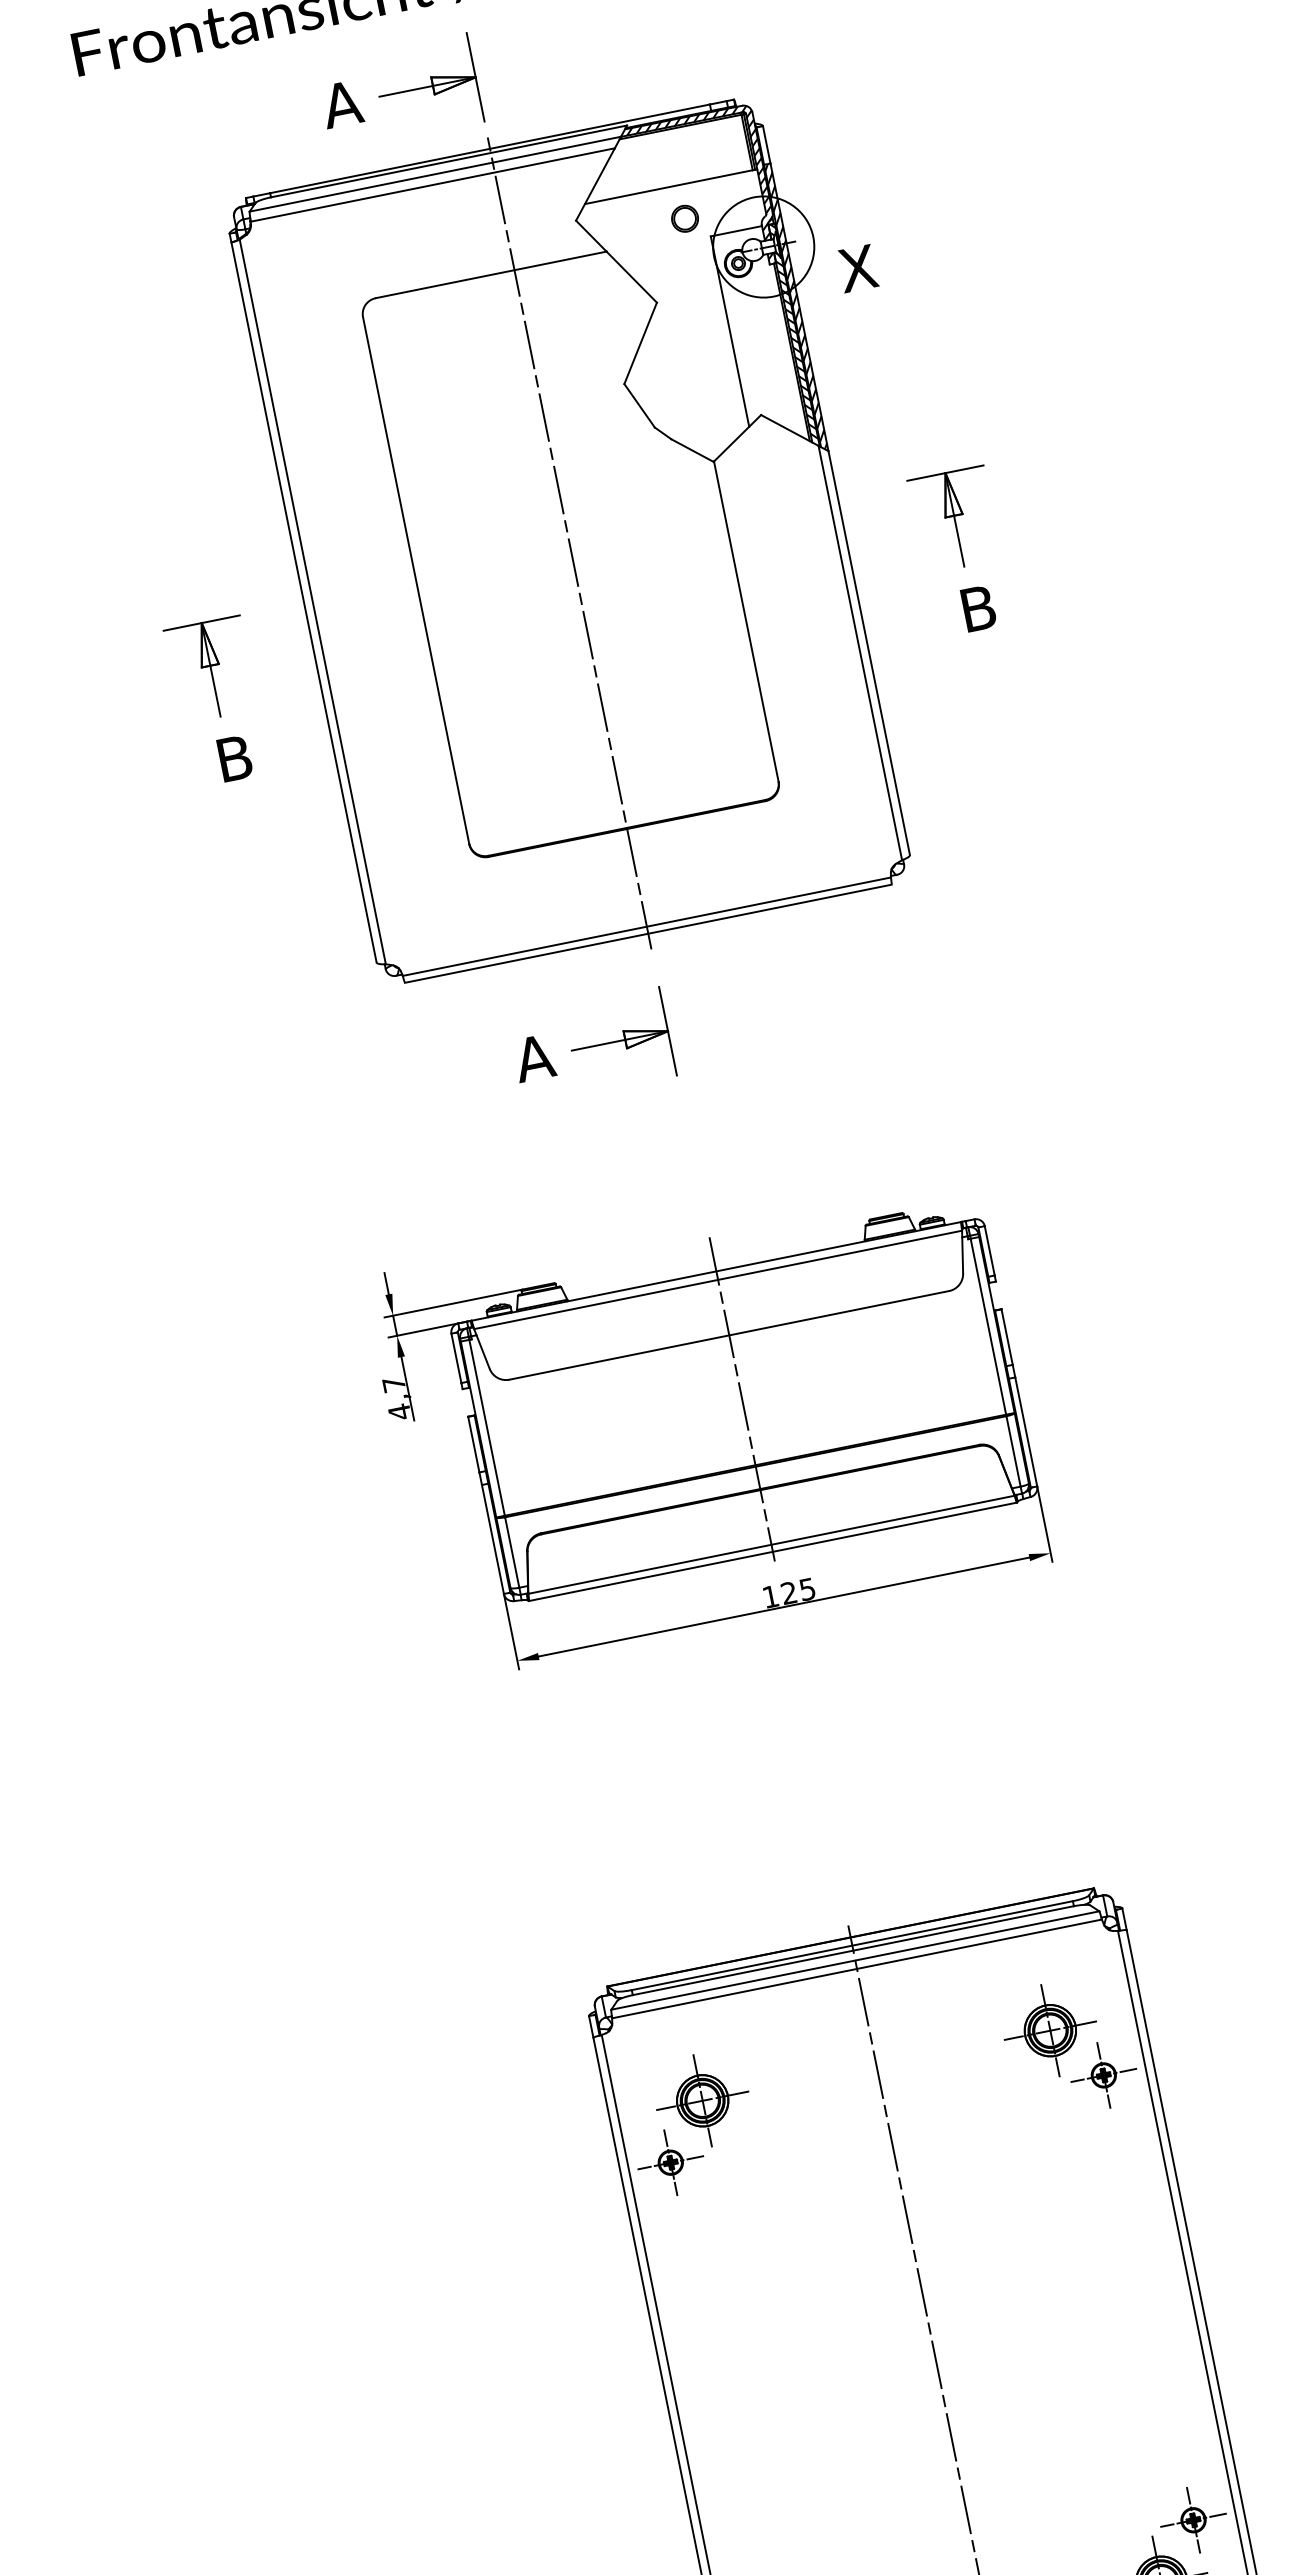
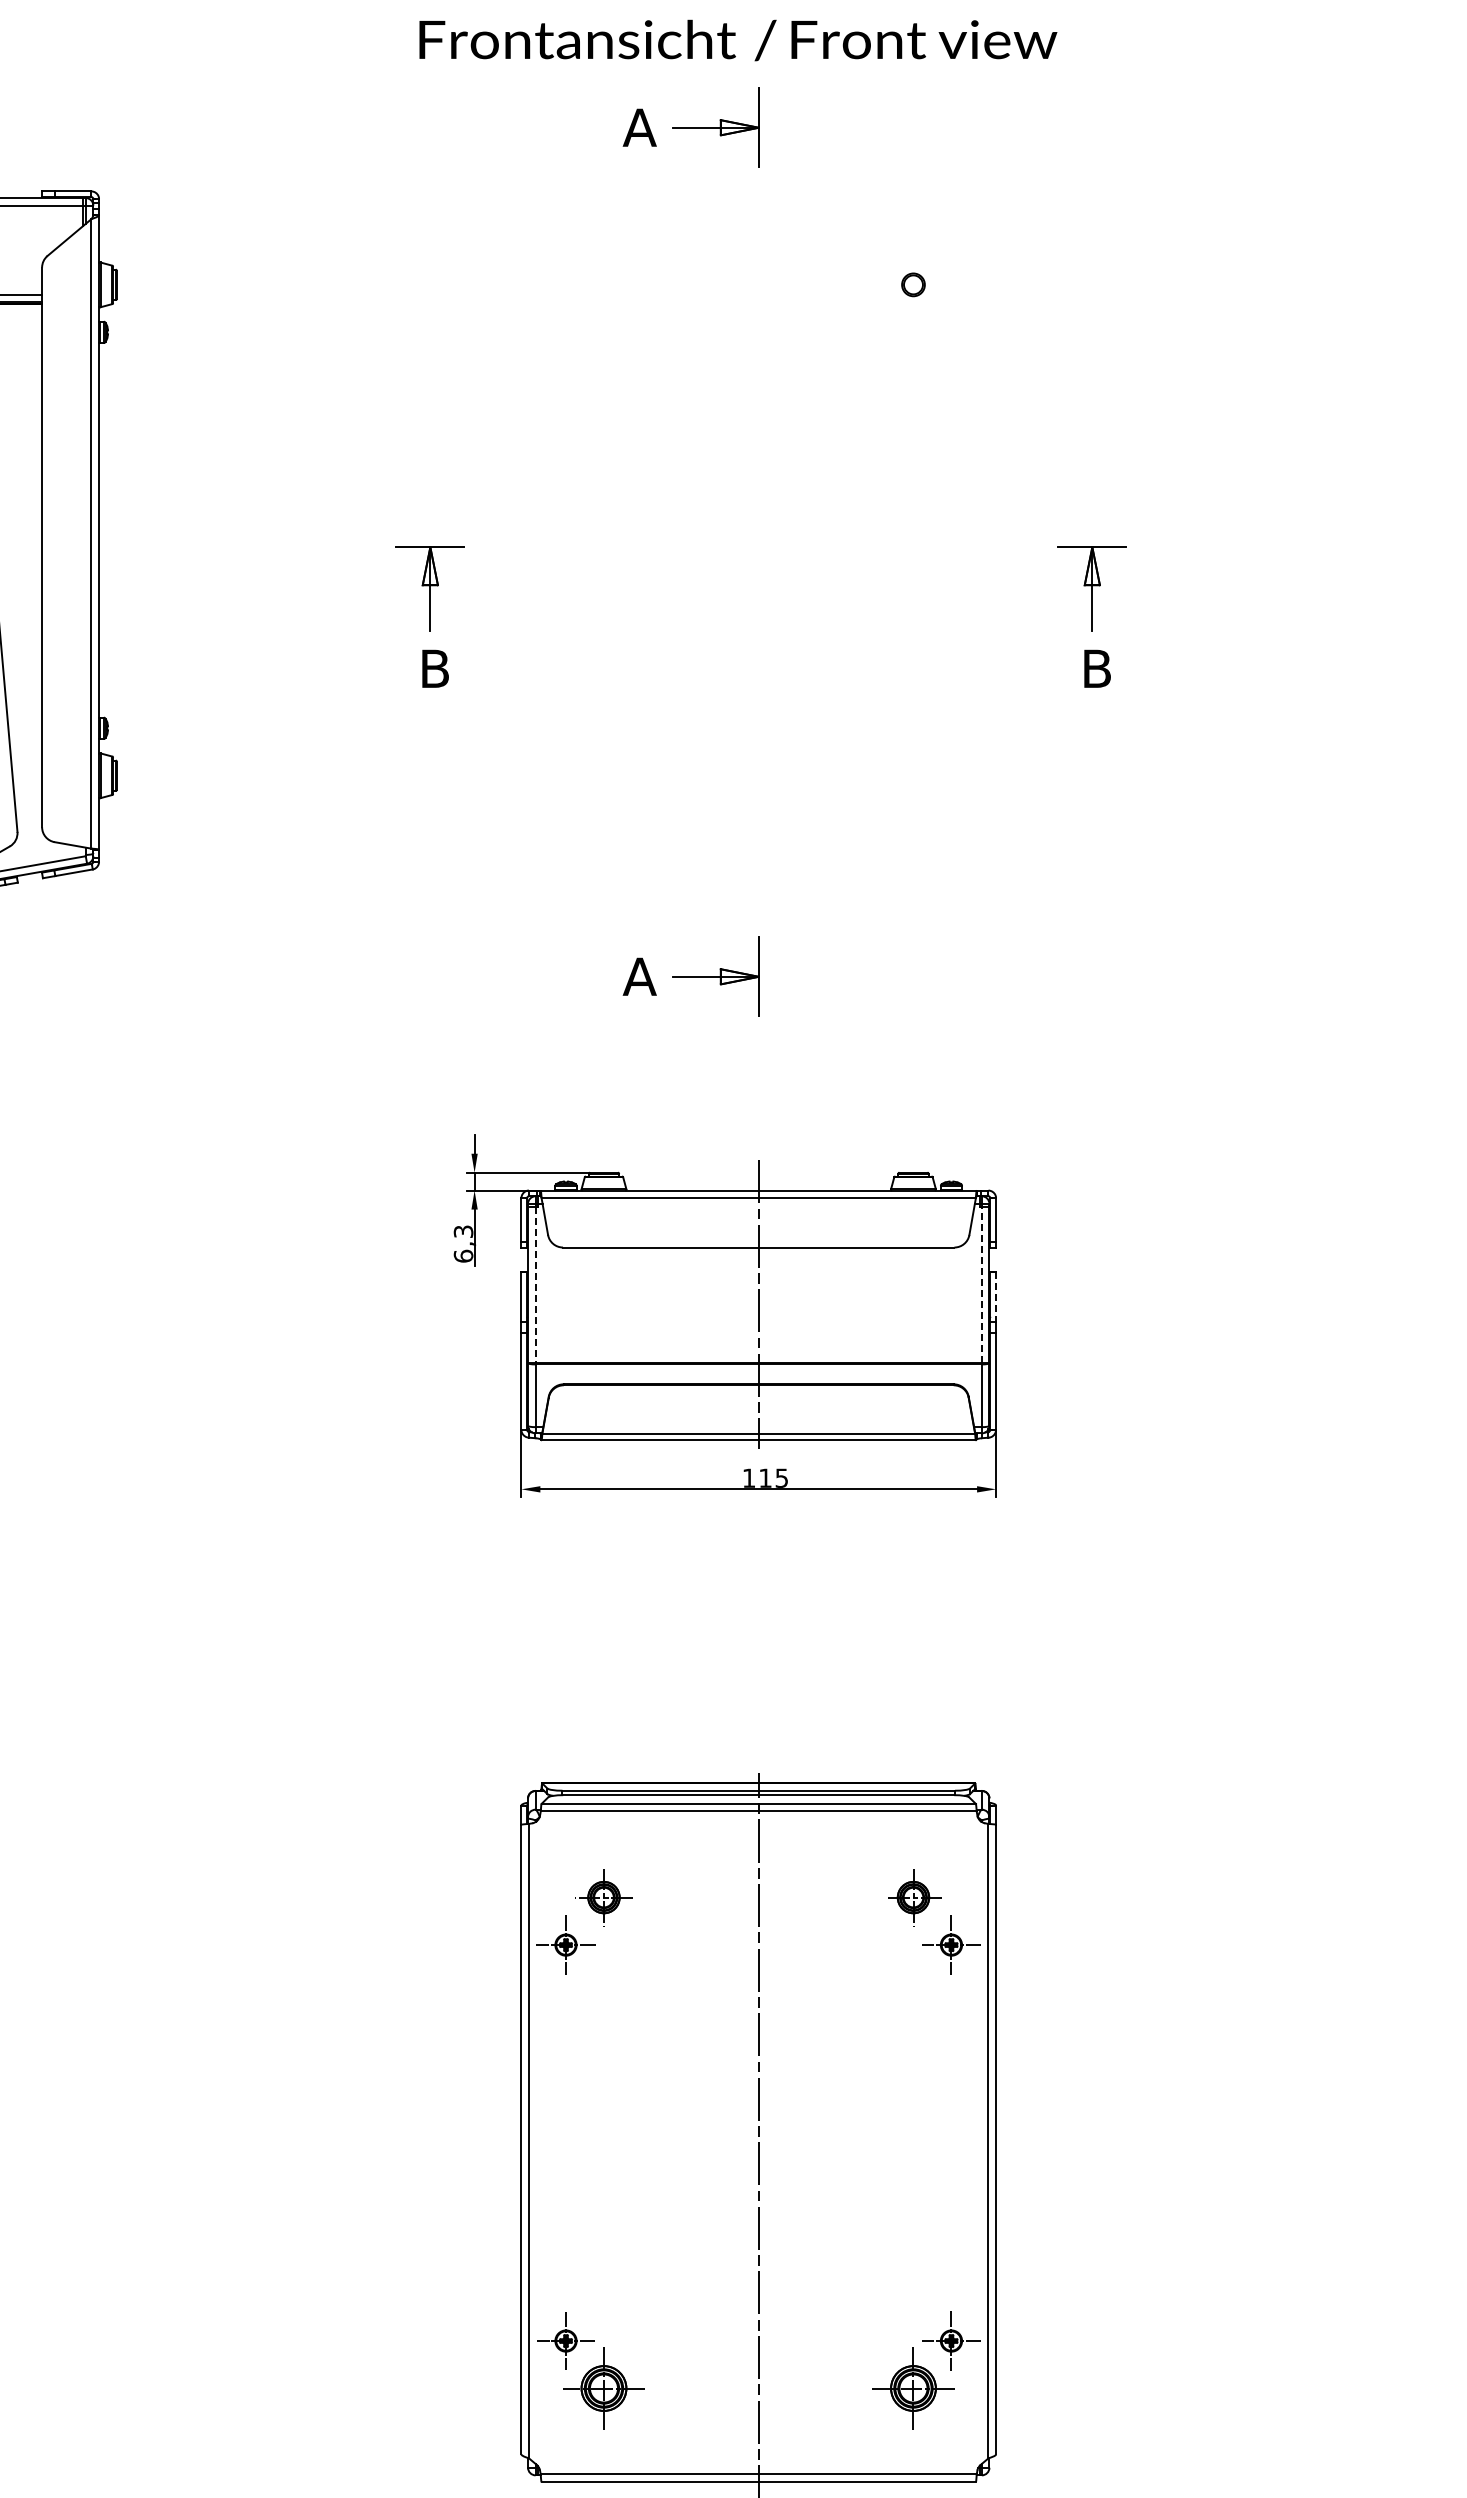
part: (609, 535) -> (794, 542), removed
line: (987, 1326) -> (981, 1284), solid -> dashed
line: (1007, 1336) -> (996, 1296), solid -> dashed
text: (396, 1398) -> (463, 1244), 4,7 -> 6,3
line: (487, 1428) -> (535, 1285), solid -> dashed
text: (788, 1592) -> (765, 1477), 125 -> 115
part: (1050, 2030) -> (913, 1897), size x0.7
part: (702, 2100) -> (603, 1897), size x0.7

